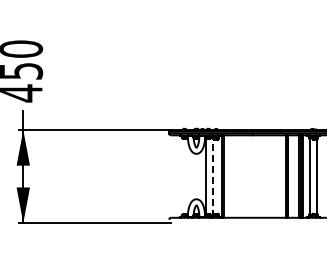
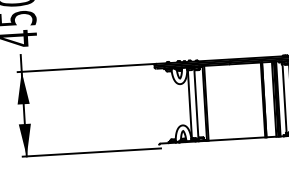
line: (212, 176) -> (196, 103), dashed -> solid

